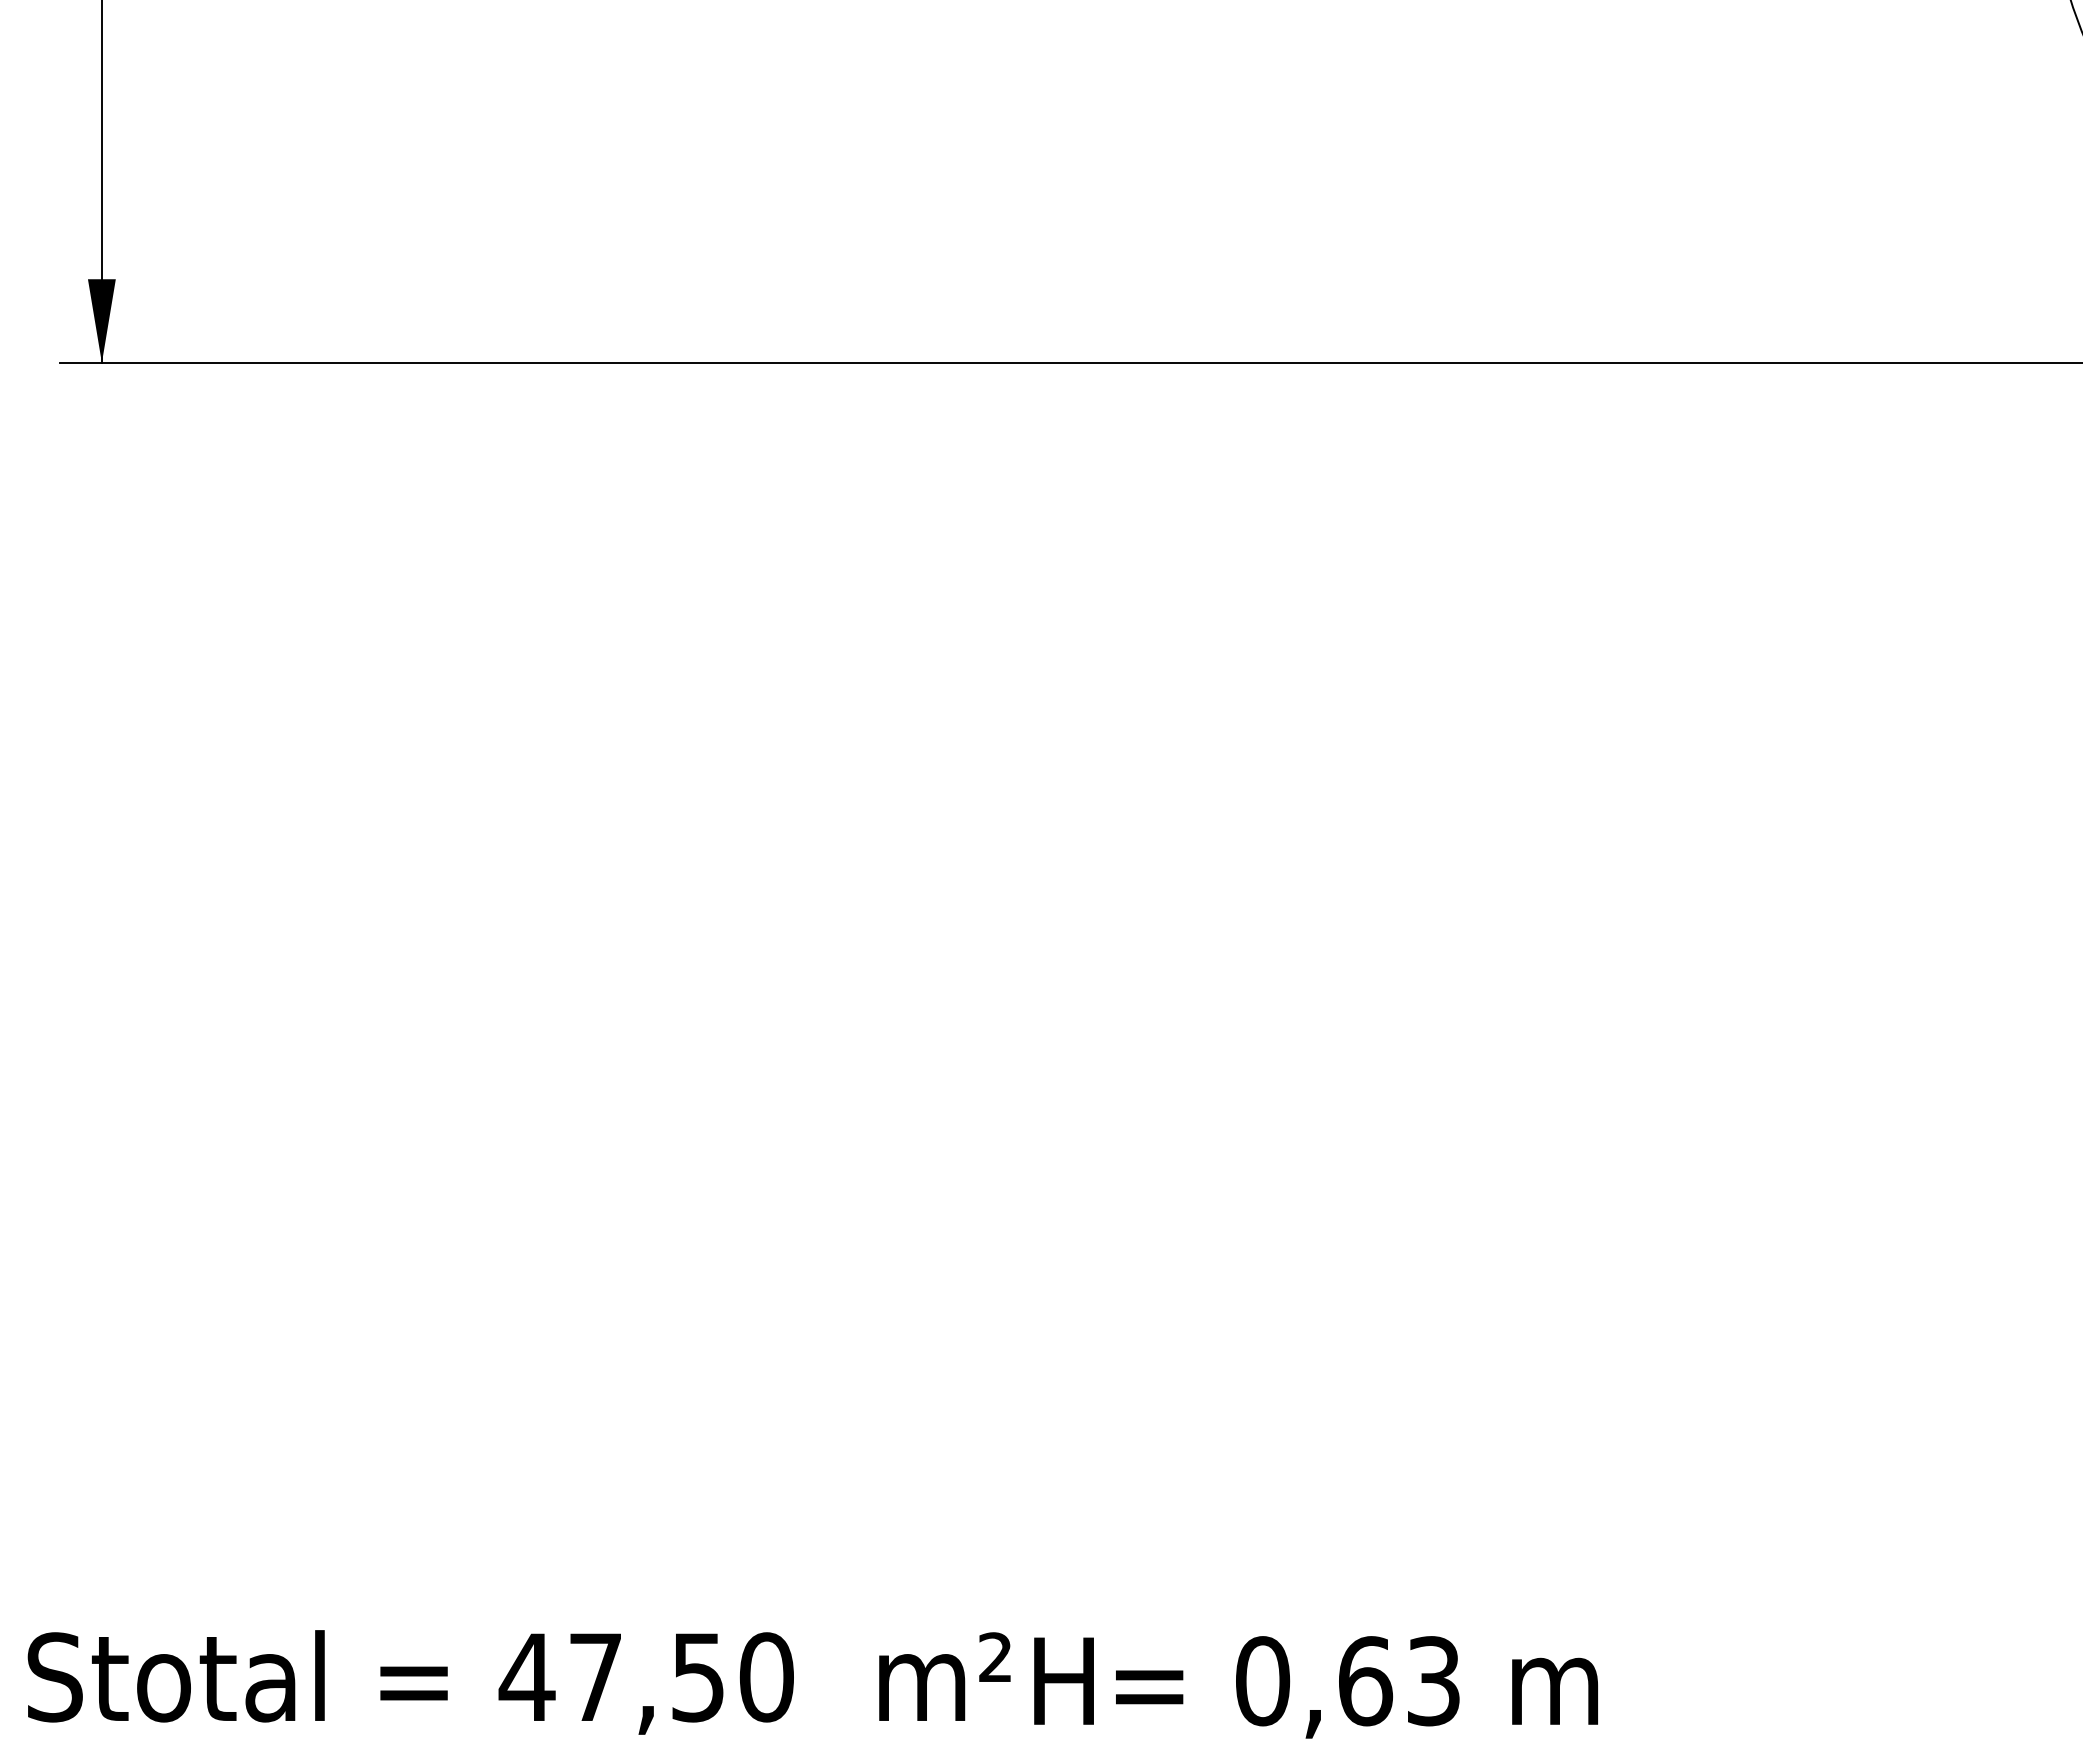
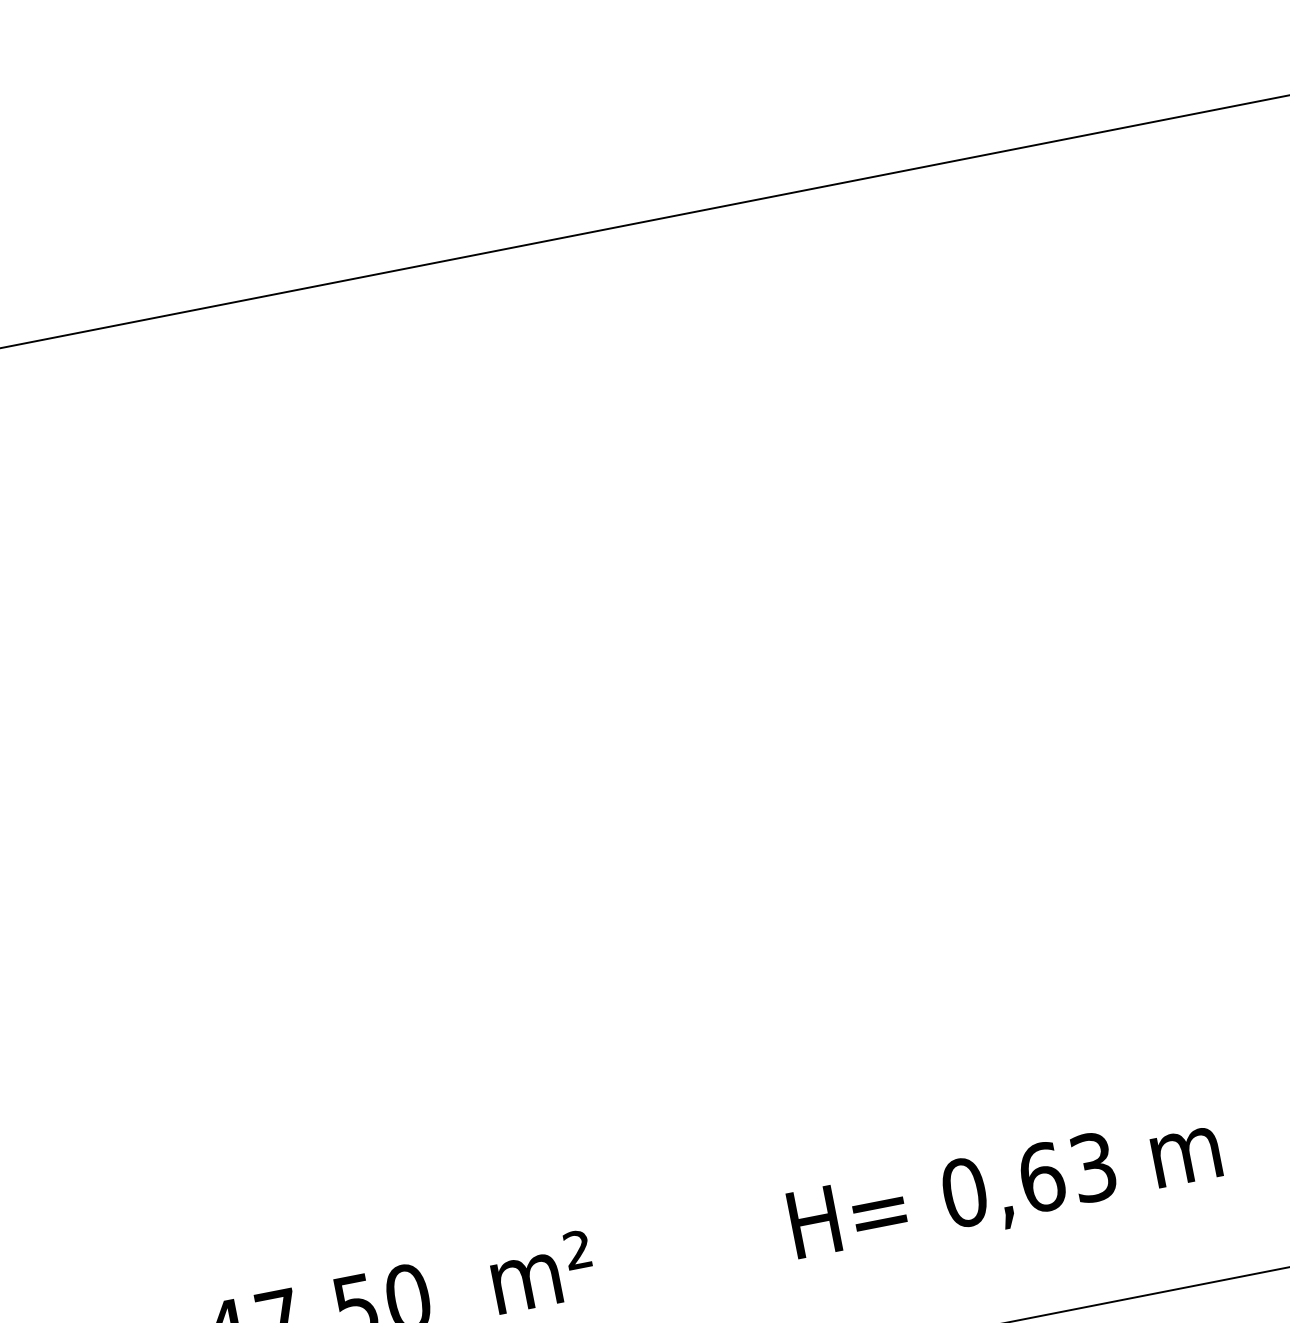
text: (1315, 1687) -> (1005, 1189), moved

